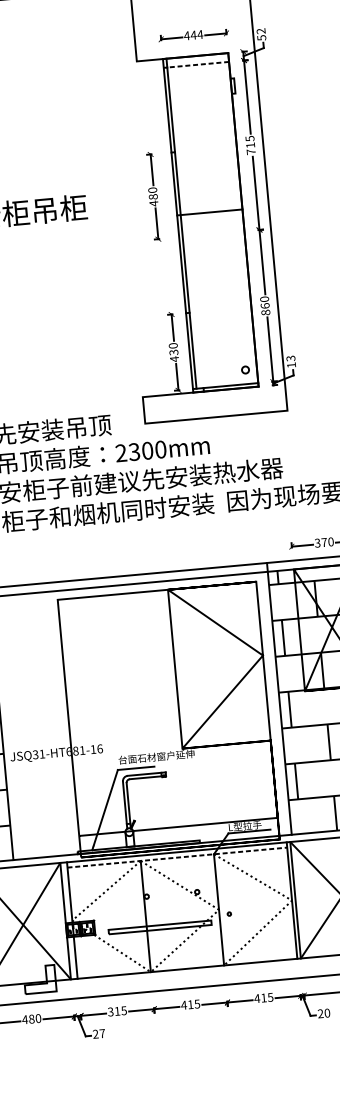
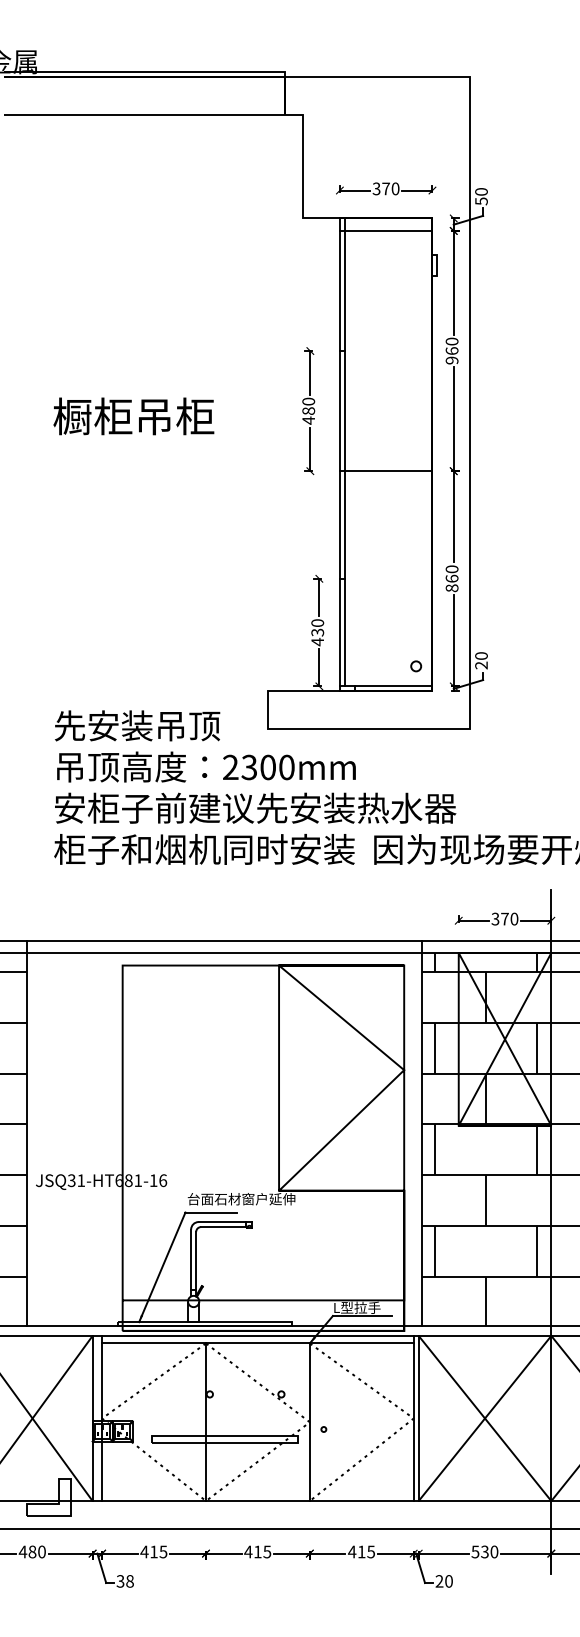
text: (261, 30) -> (481, 191), 52 -> 50
text: (193, 35) -> (385, 188), 444 -> 370
line: (195, 64) -> (385, 230), dashed -> solid
text: (250, 145) -> (451, 350), 715 -> 960
line: (209, 212) -> (385, 471), moved
text: (291, 361) -> (481, 660), 13 -> 20
line: (177, 857) -> (257, 1343), dashed -> solid
text: (110, 1011) -> (144, 1551), 315 -> 415
text: (98, 1034) -> (124, 1581), 27 -> 38

